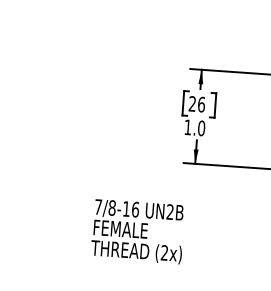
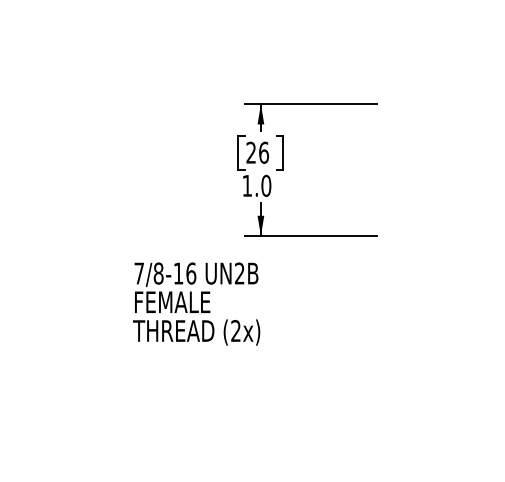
text: (137, 231) -> (196, 303), moved

